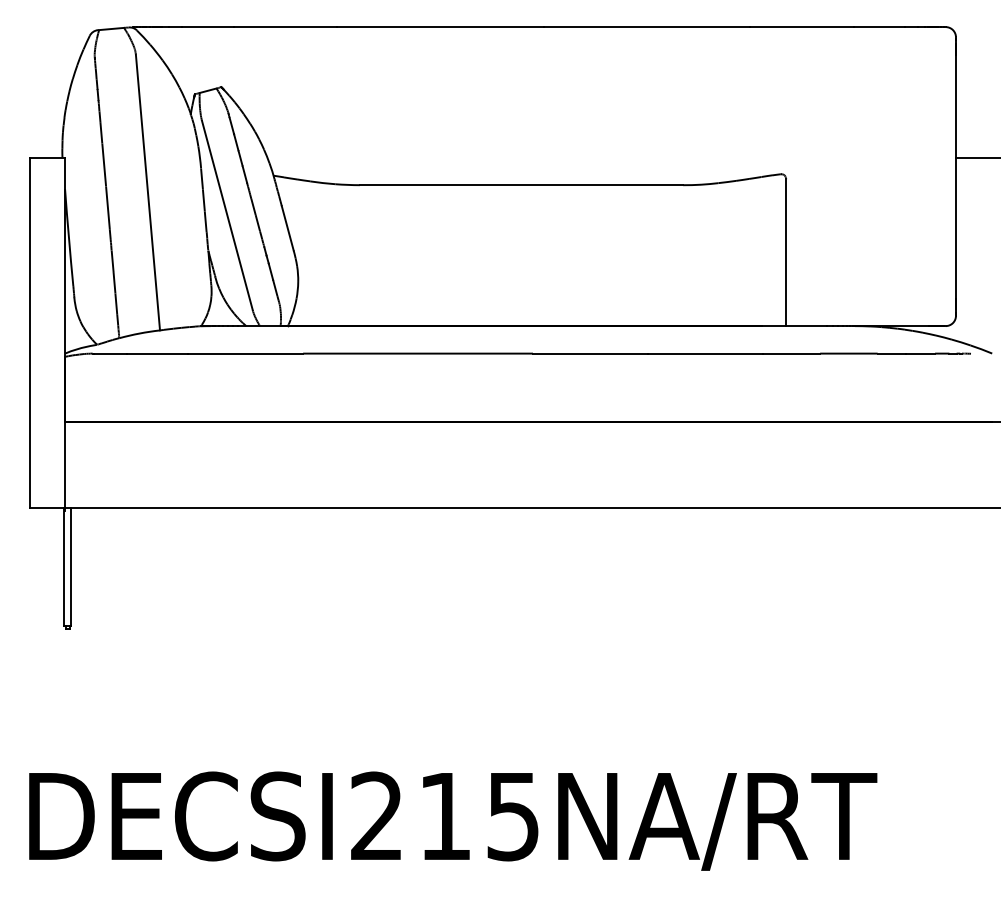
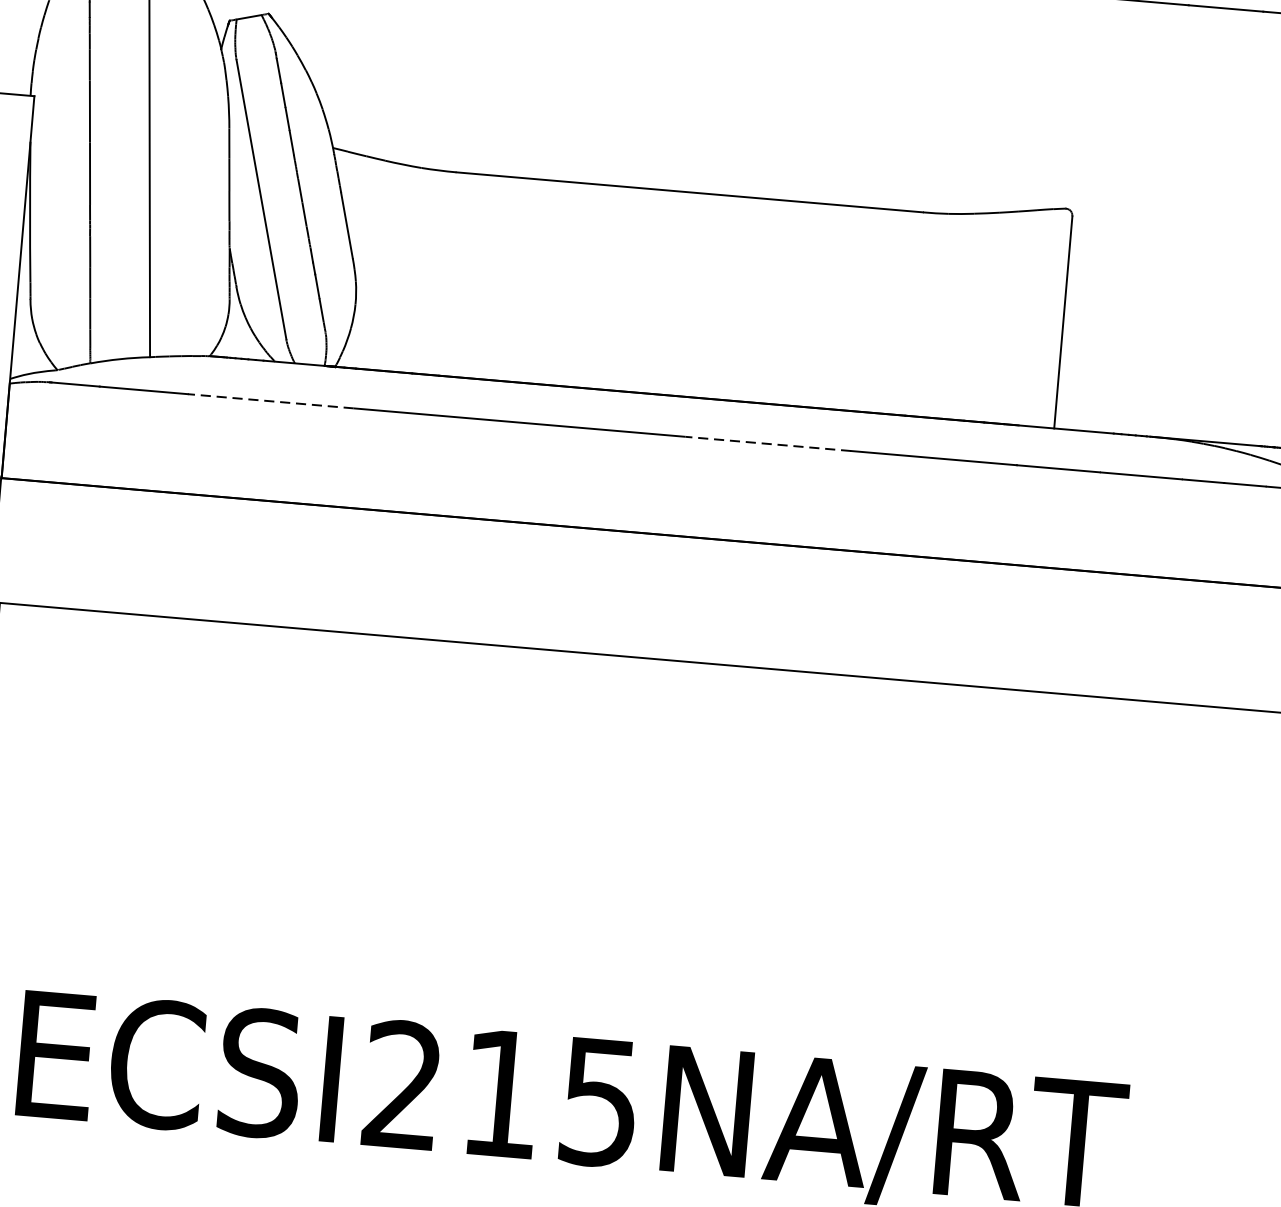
line: (245, 353) -> (270, 401), solid -> dashed
line: (589, 353) -> (766, 443), solid -> dashed

